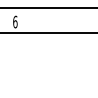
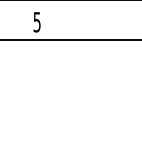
text: (15, 21) -> (37, 21), 6 -> 5

